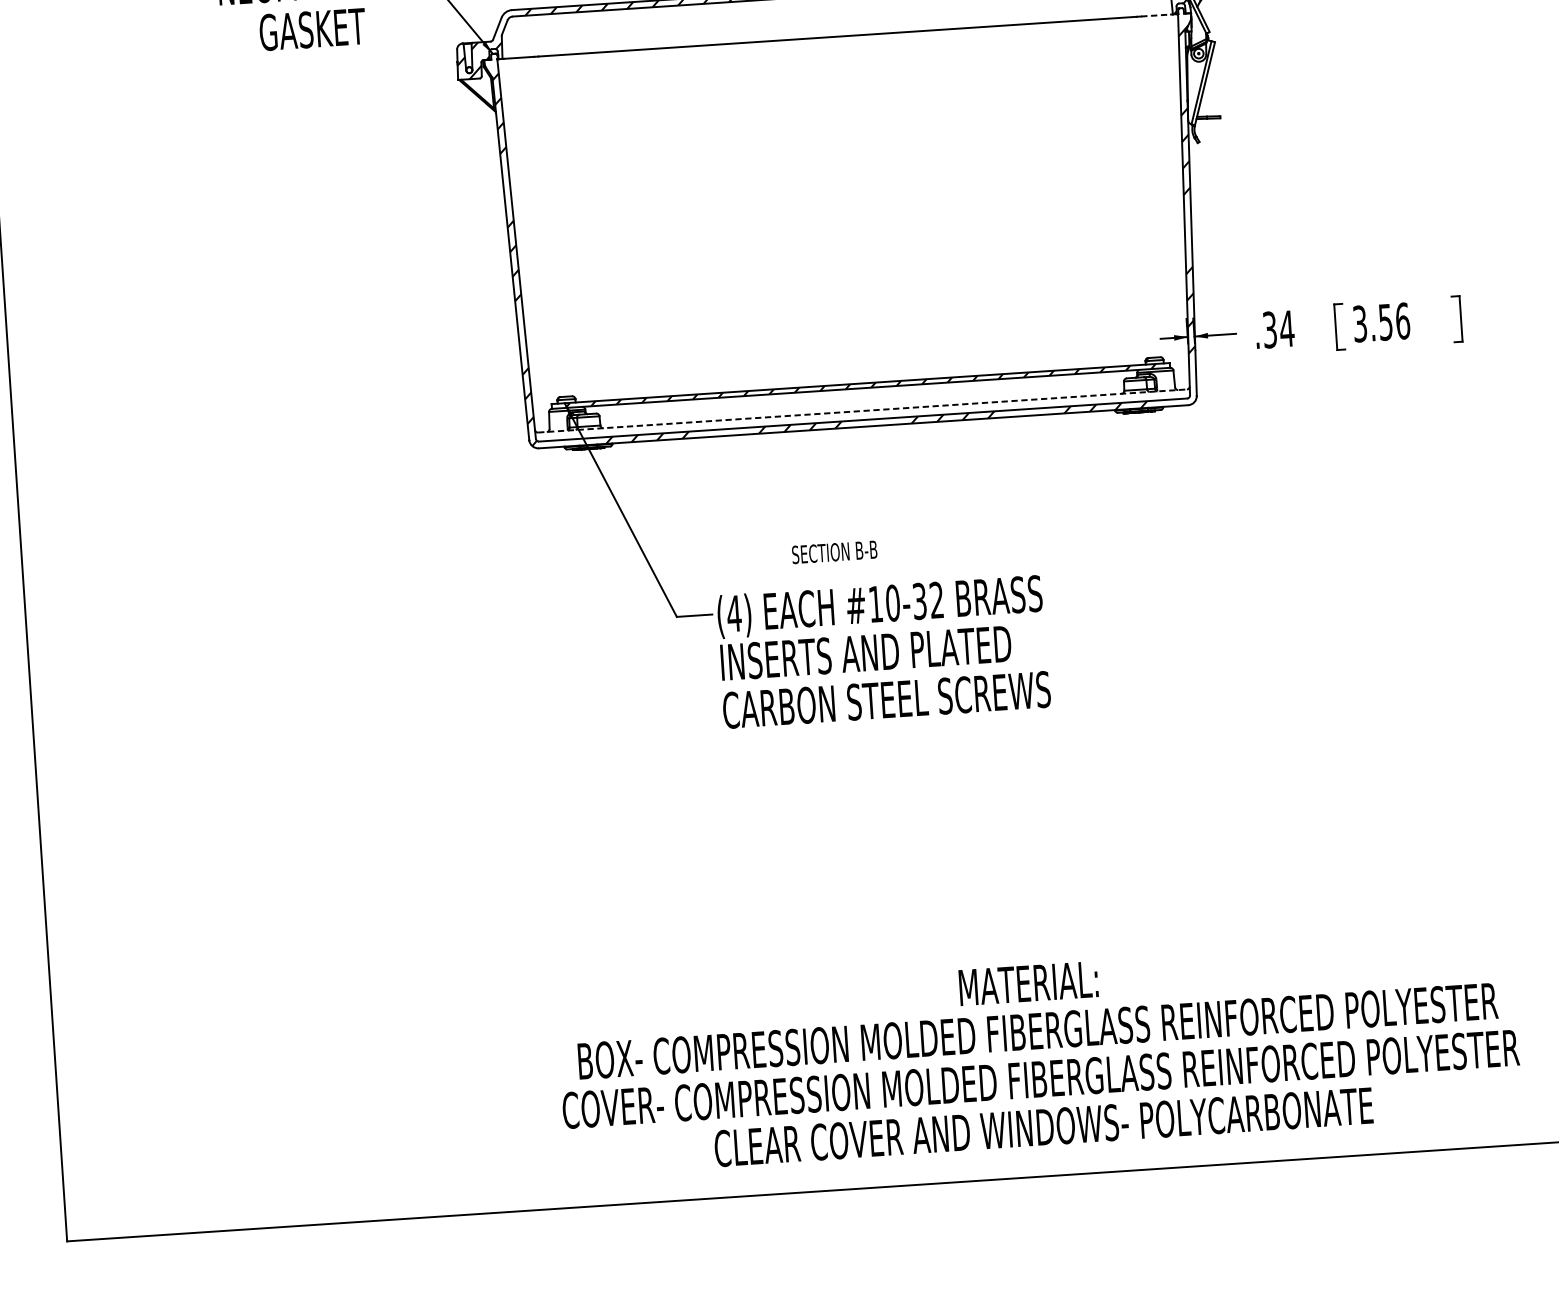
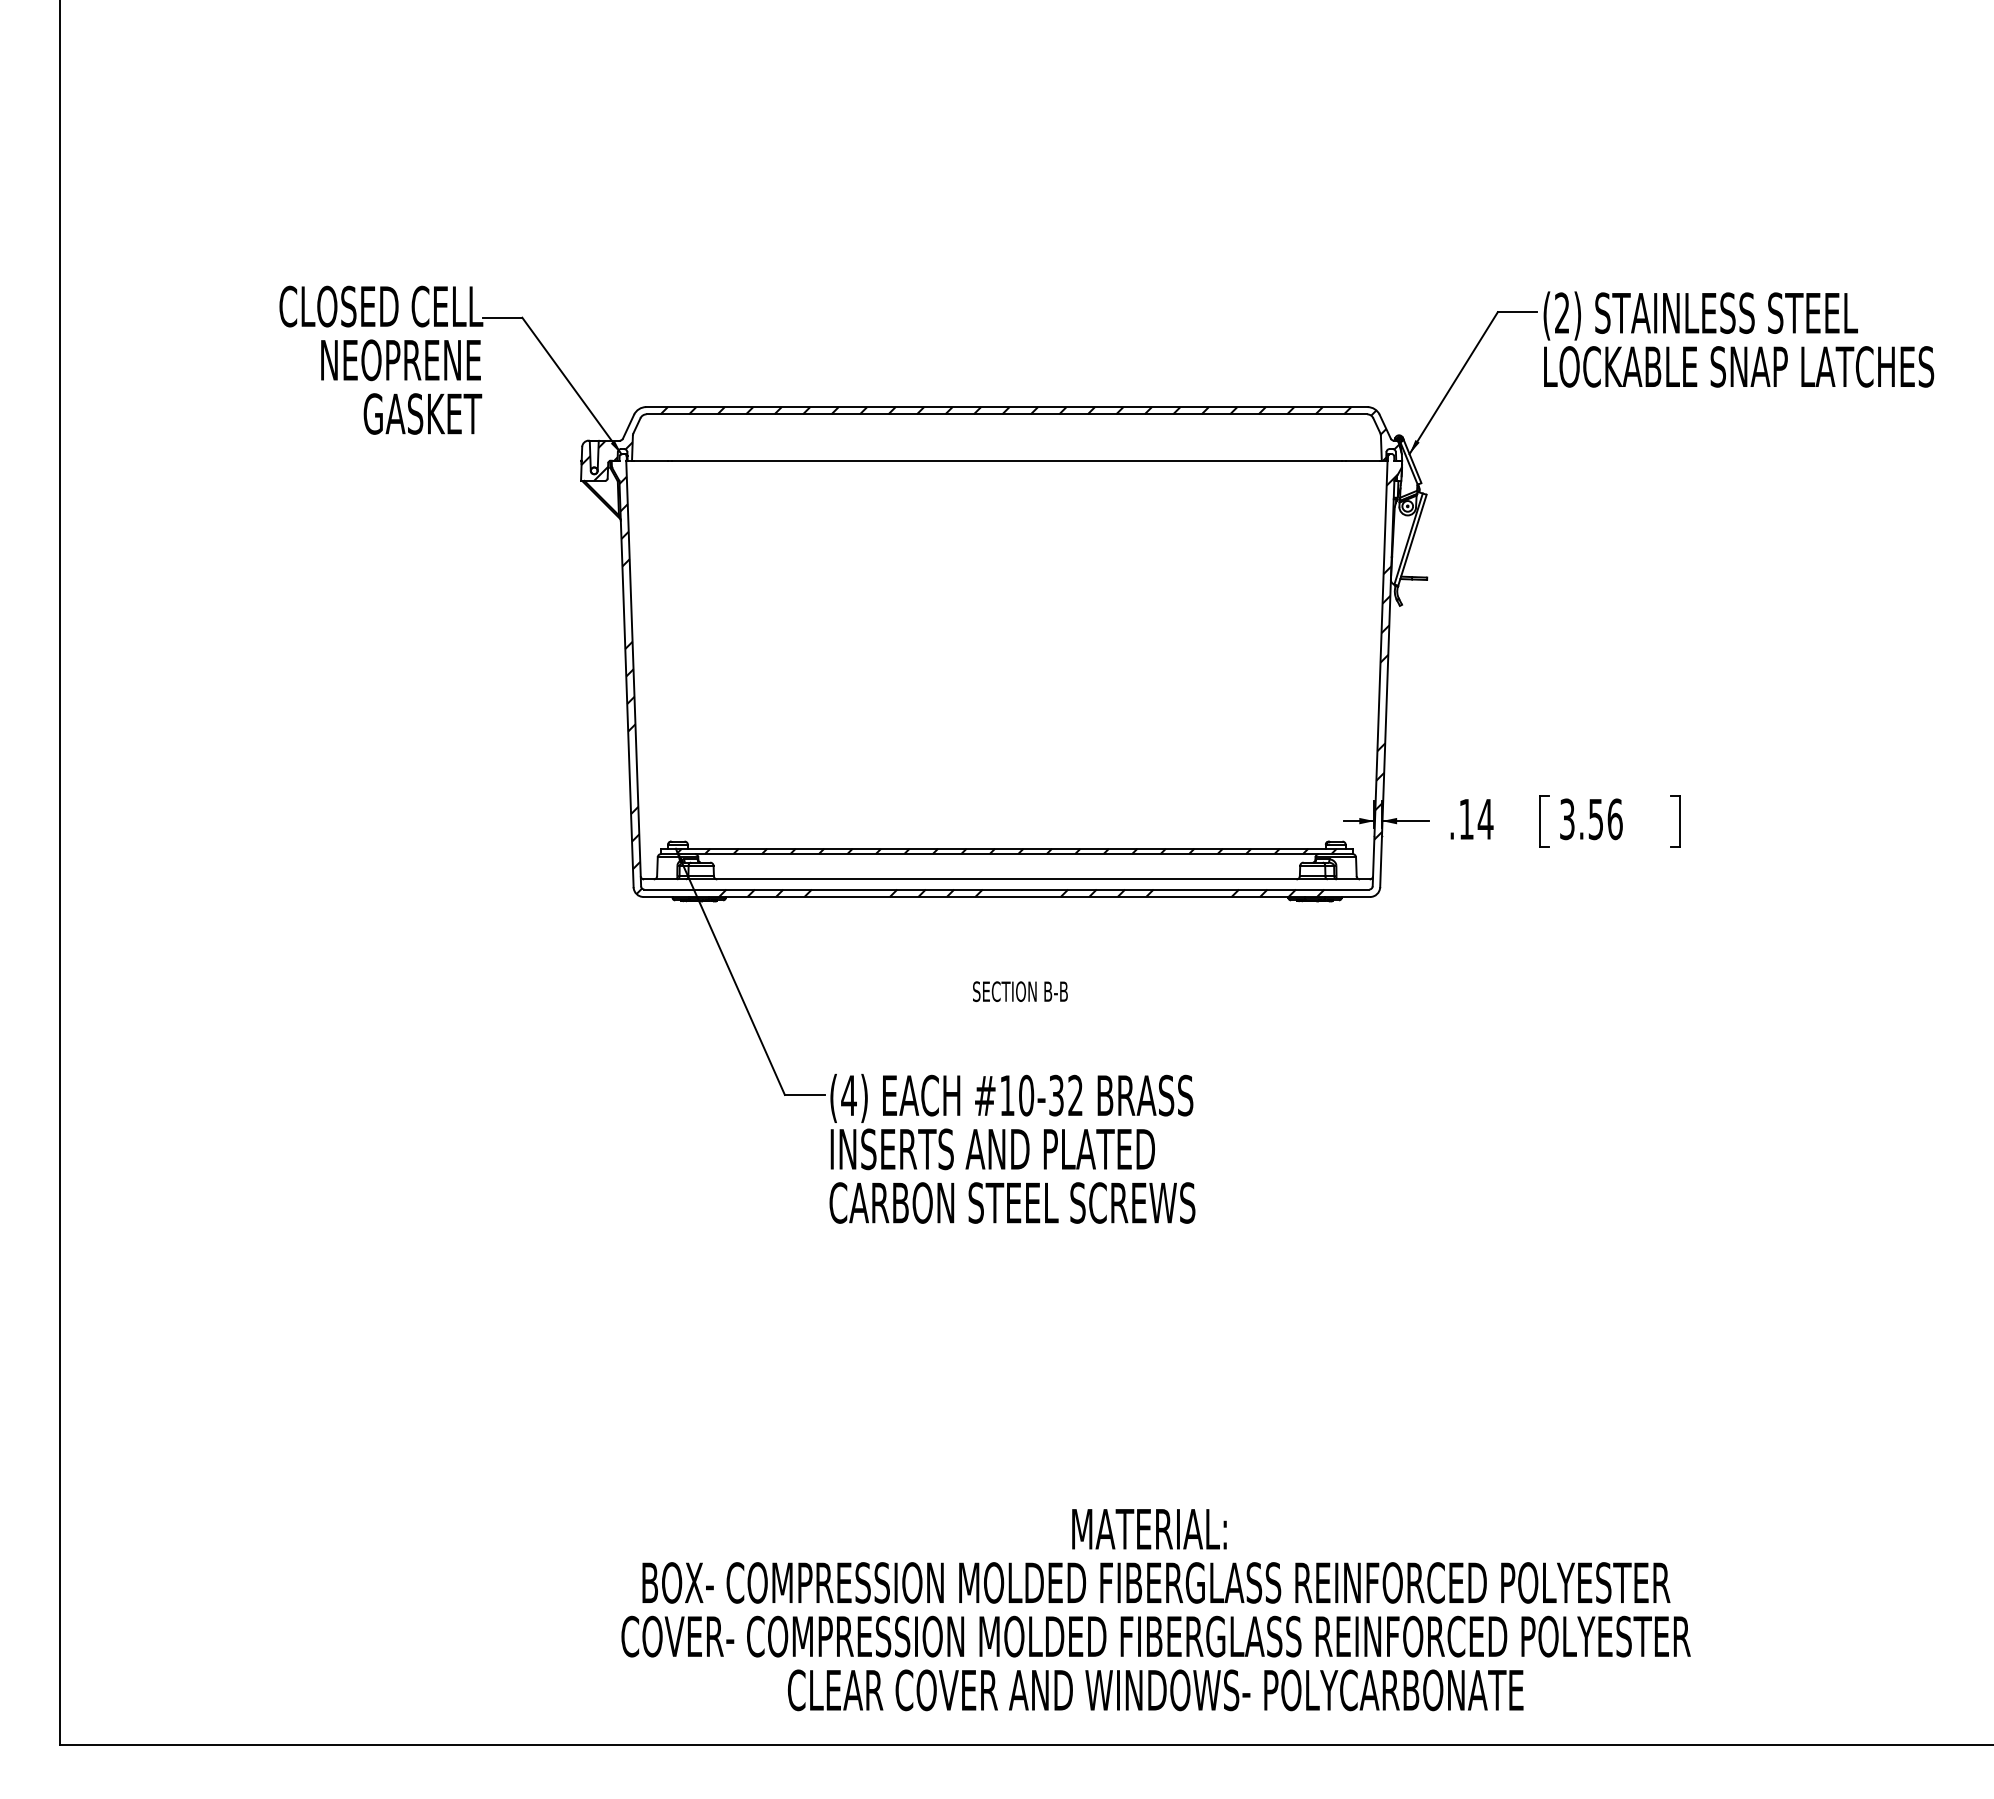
line: (1156, 15) -> (1363, 460), dashed -> solid
text: (1269, 330) -> (1466, 819), .34 -> .14
line: (862, 411) -> (1006, 879), dashed -> solid
text: (834, 552) -> (1020, 991), moved

